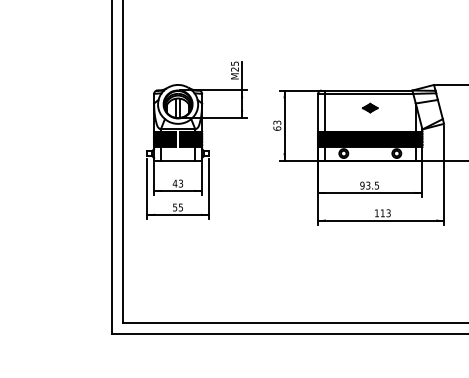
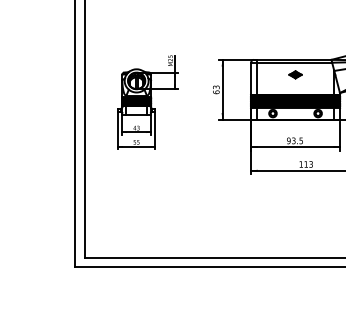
part: (196, 140) -> (147, 102), size x0.7

